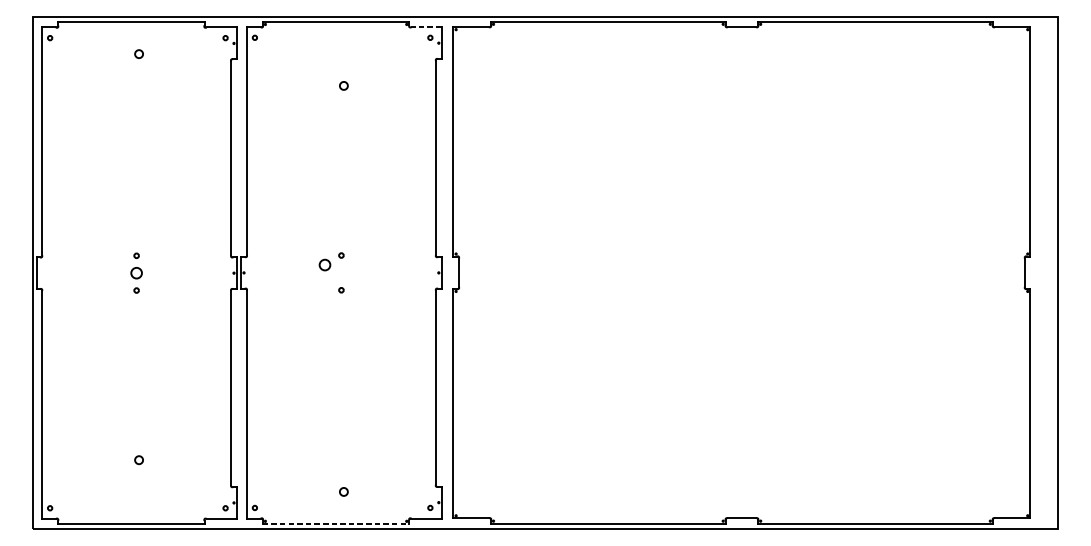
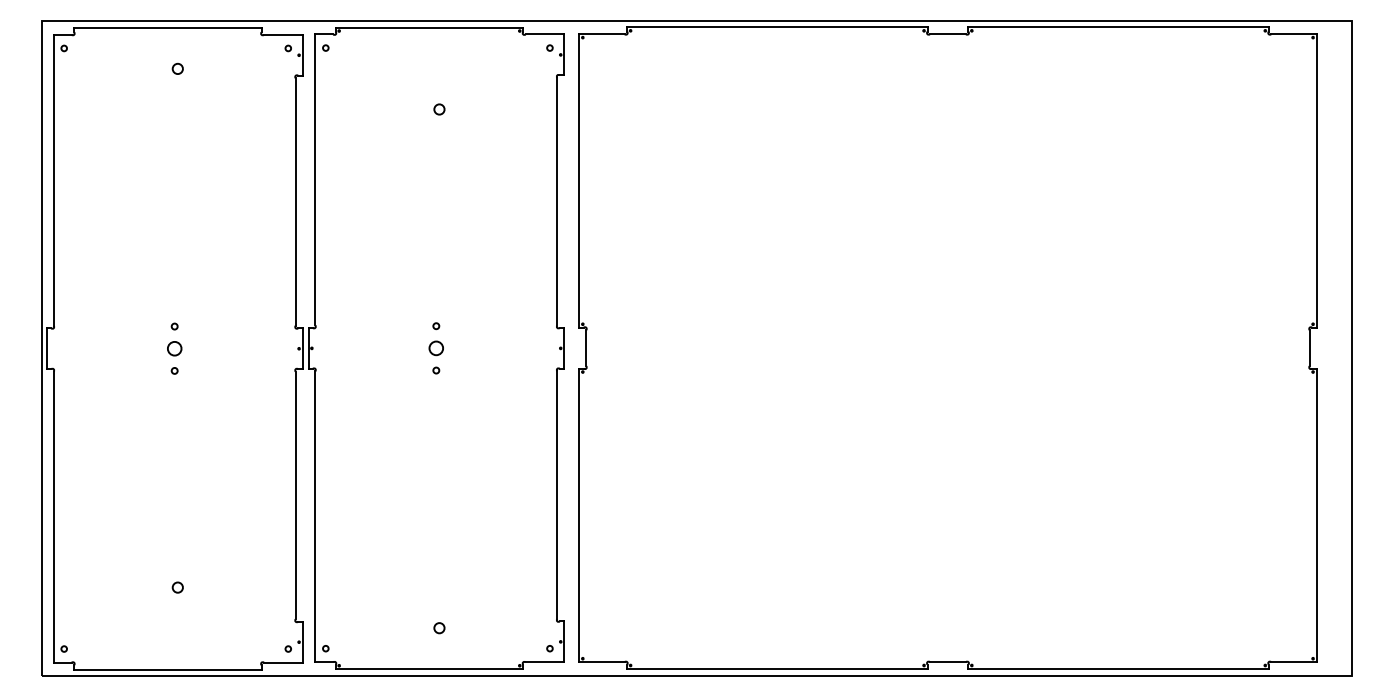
line: (426, 27) -> (544, 34), dashed -> solid
circle: (324, 265) -> (435, 348), moved
line: (336, 524) -> (429, 669), dashed -> solid

